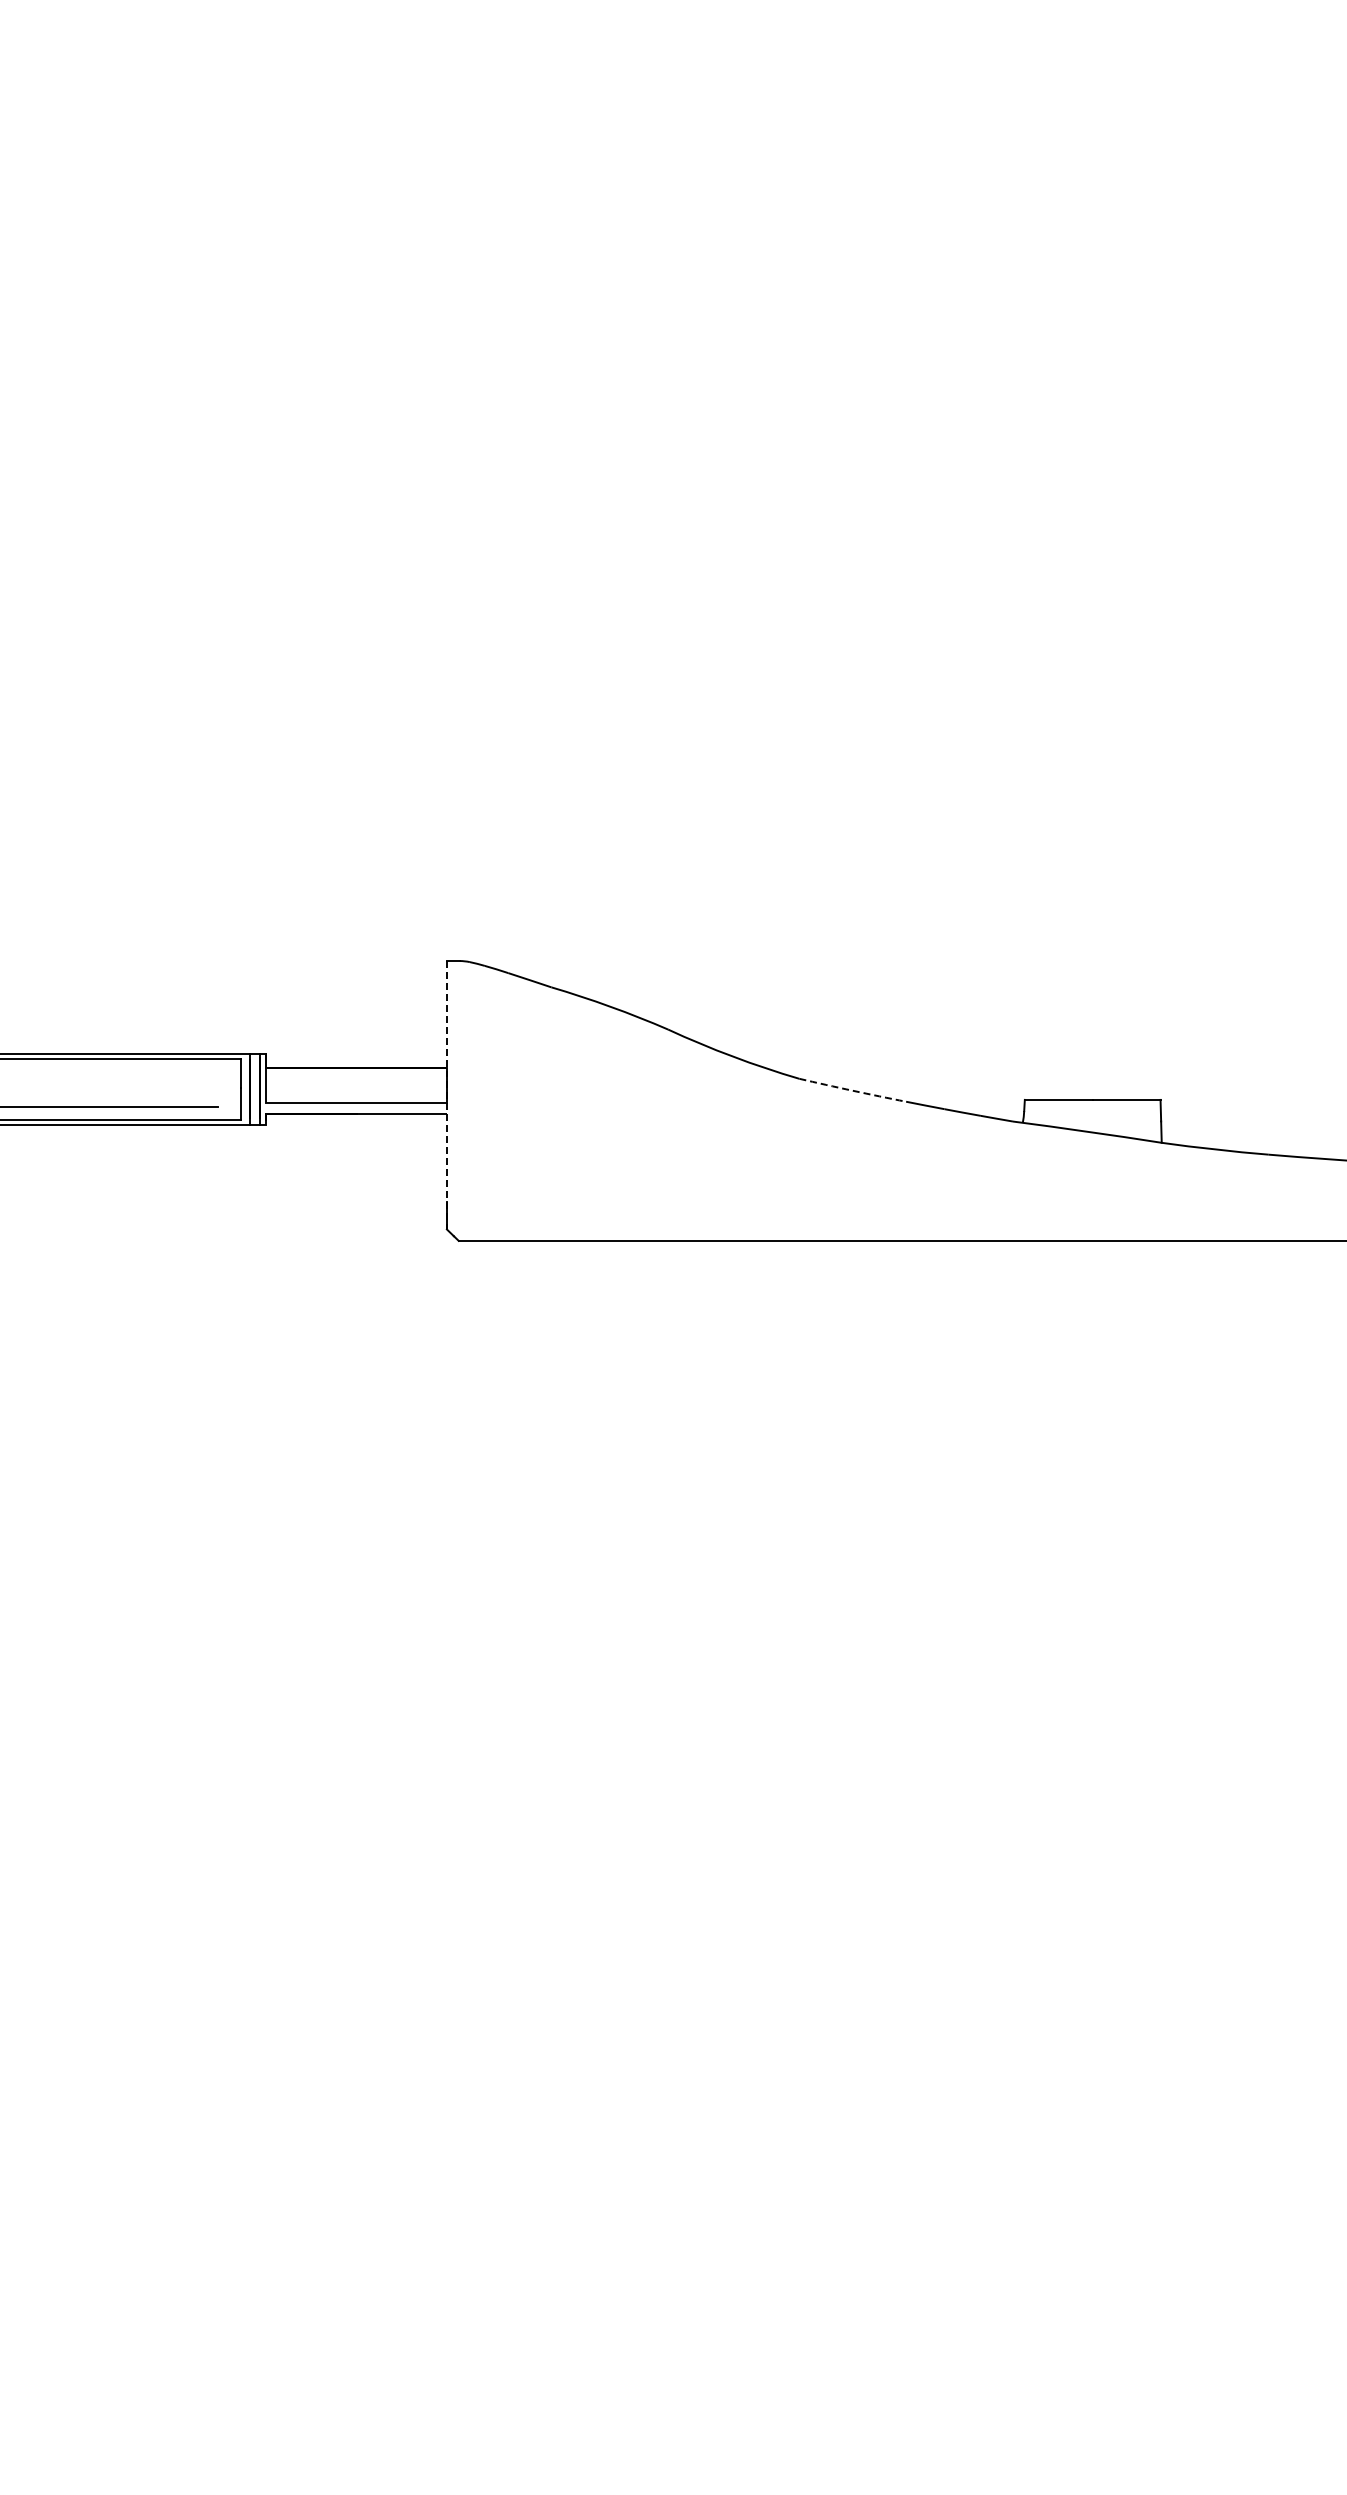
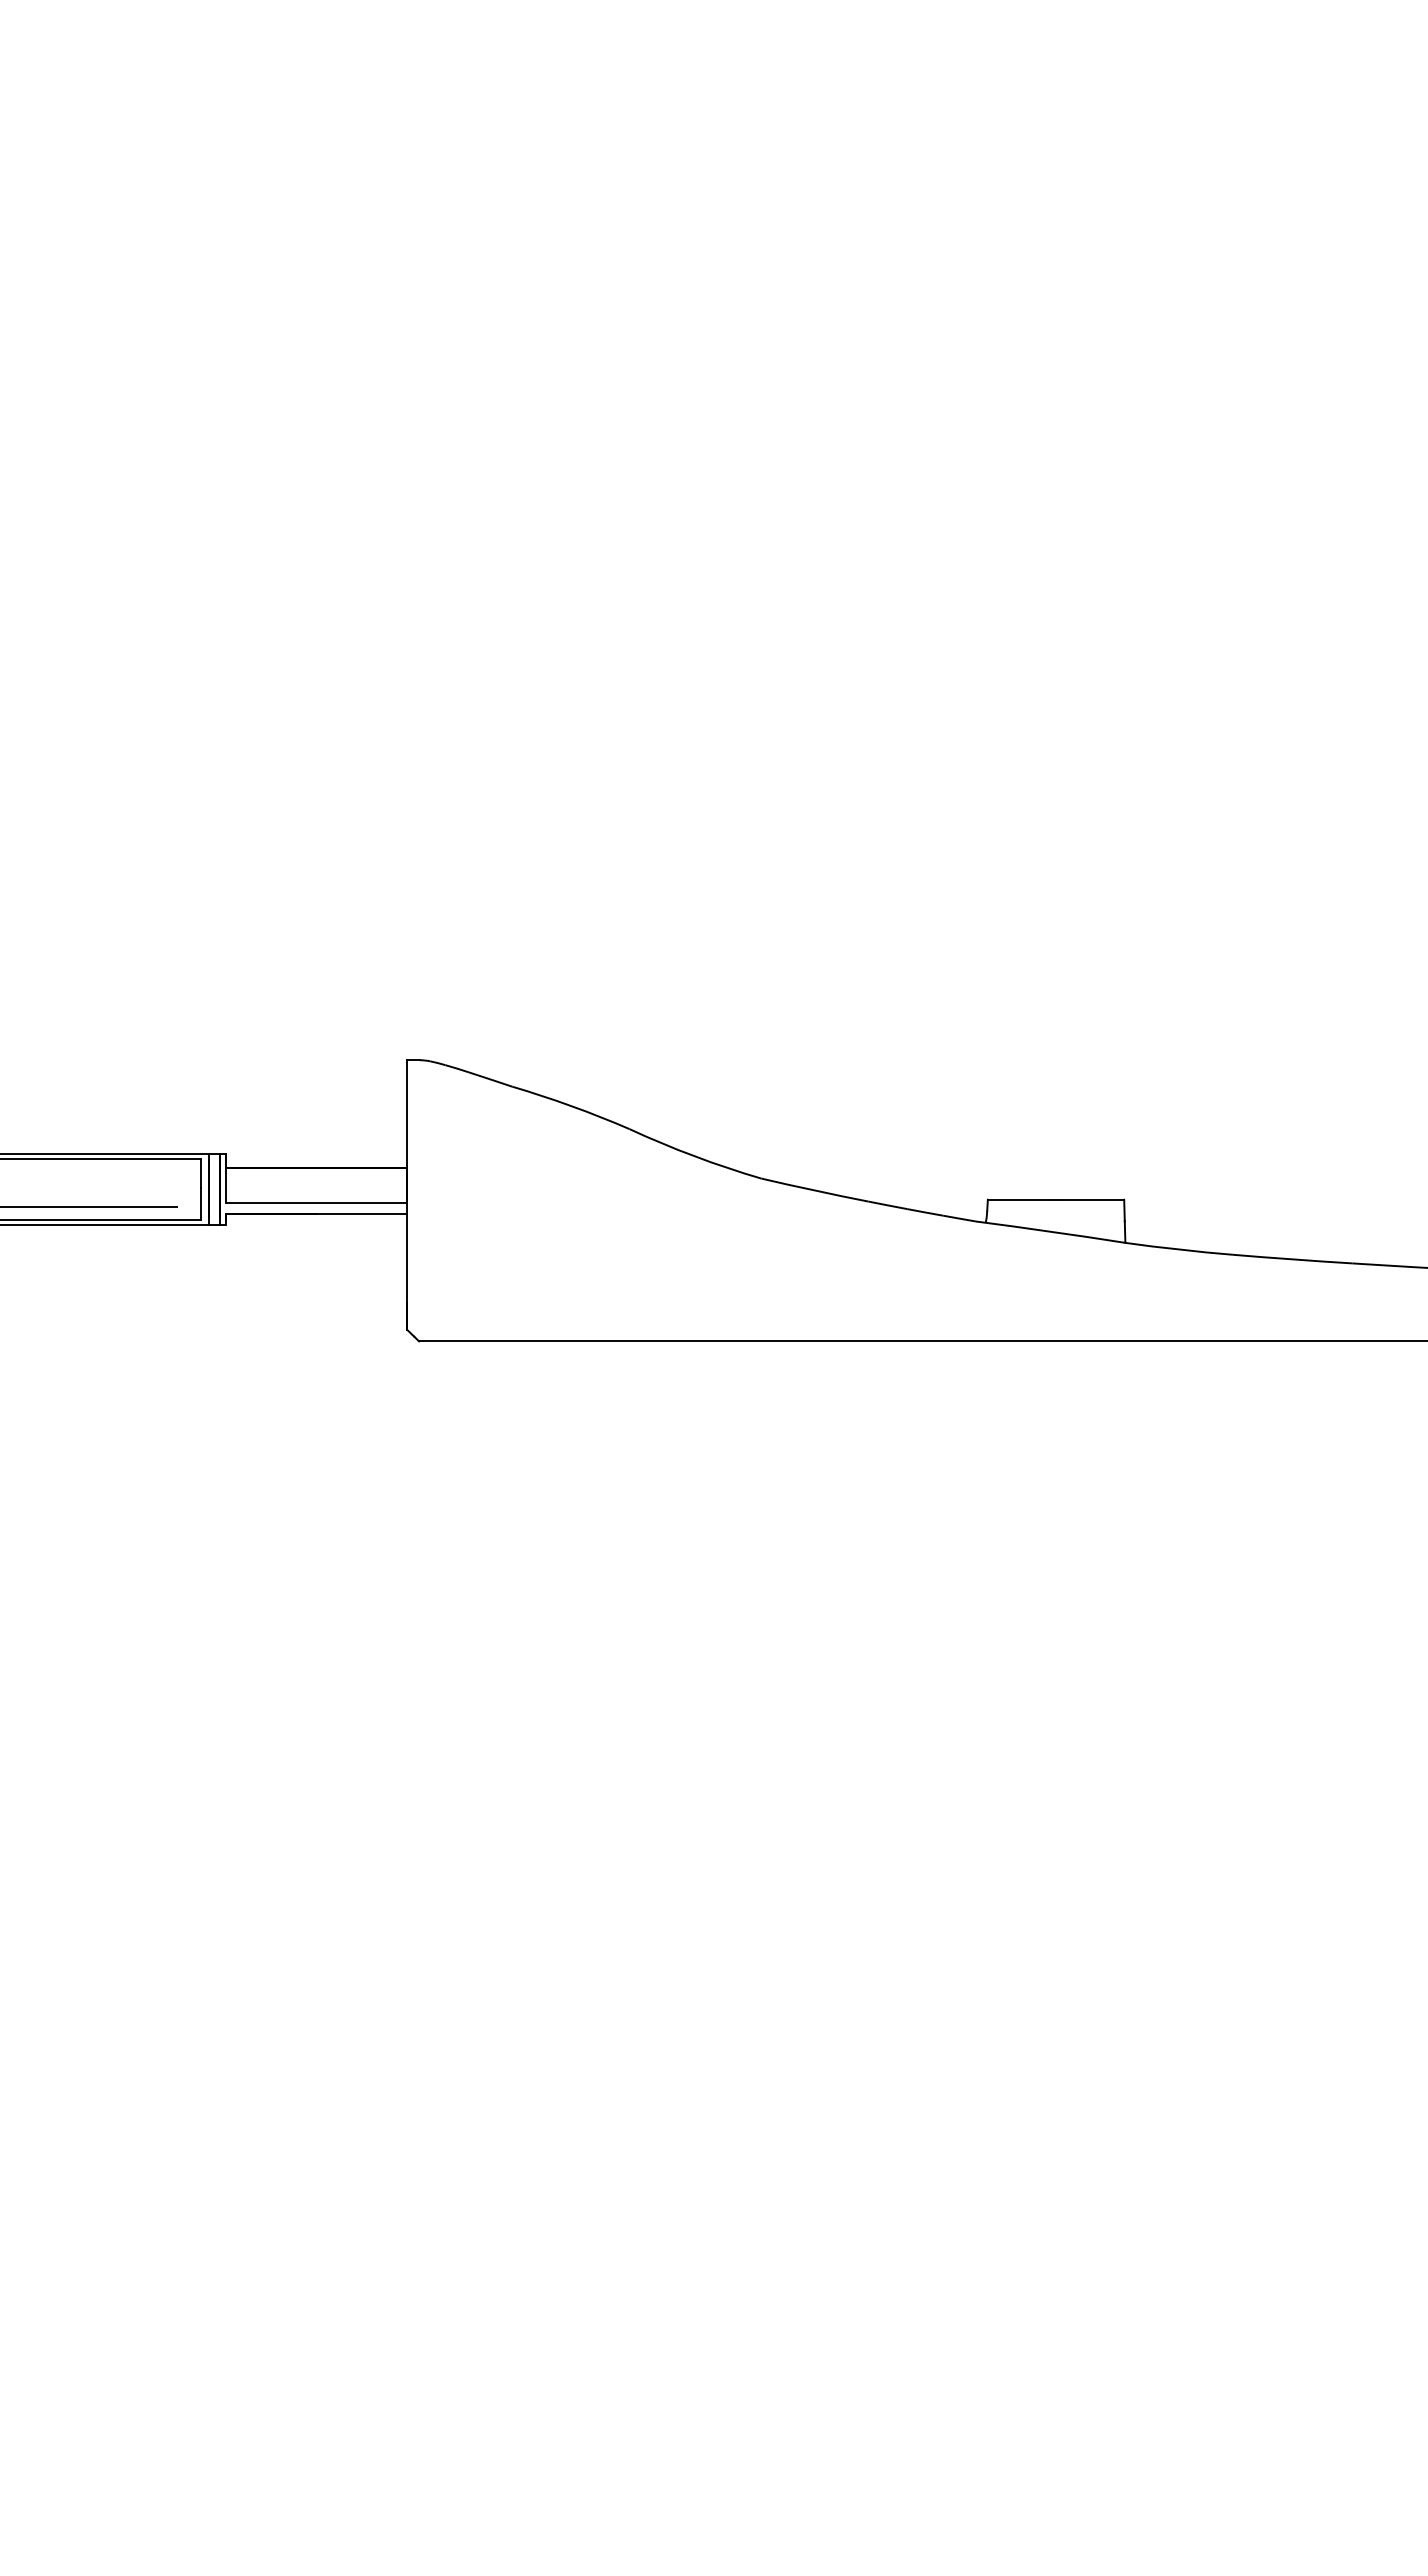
arc: (852, 1090) -> (814, 1190), dashed -> solid
line: (447, 1095) -> (407, 1195), dashed -> solid

